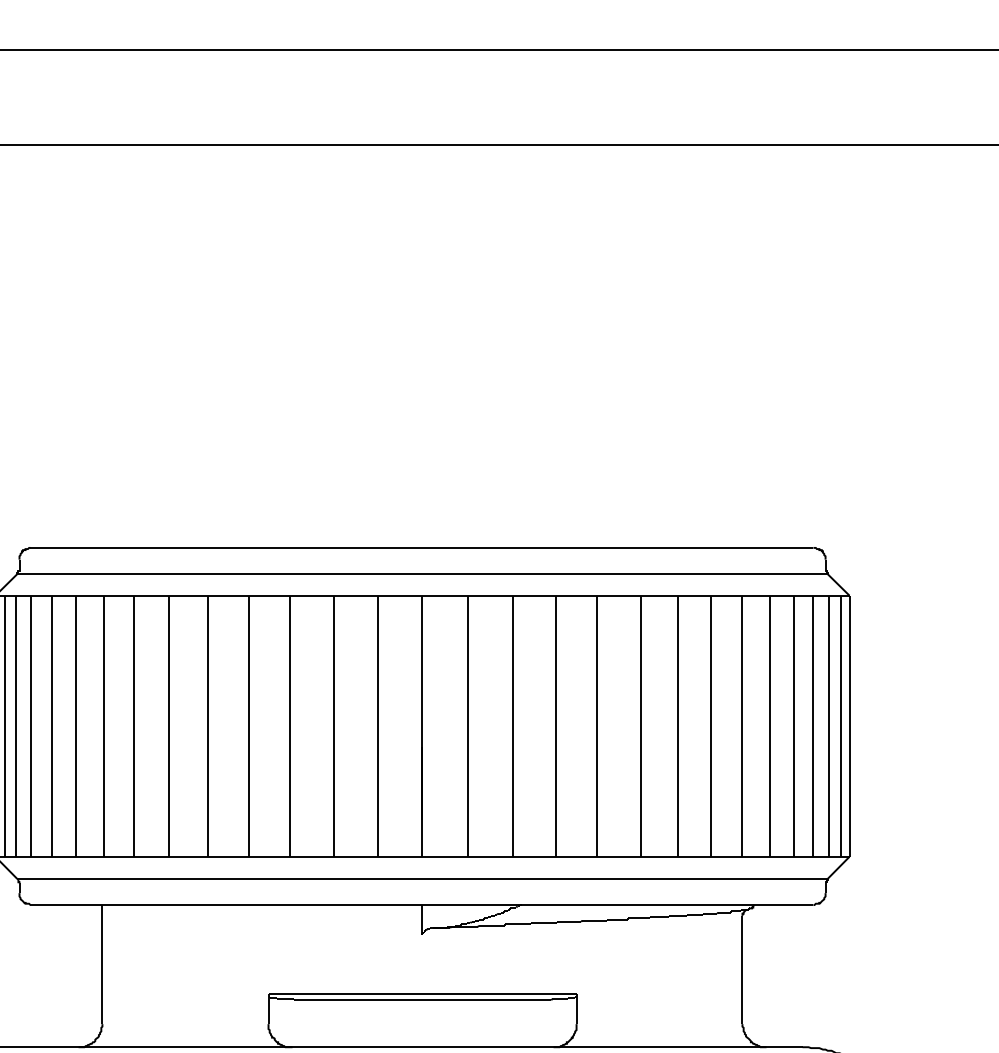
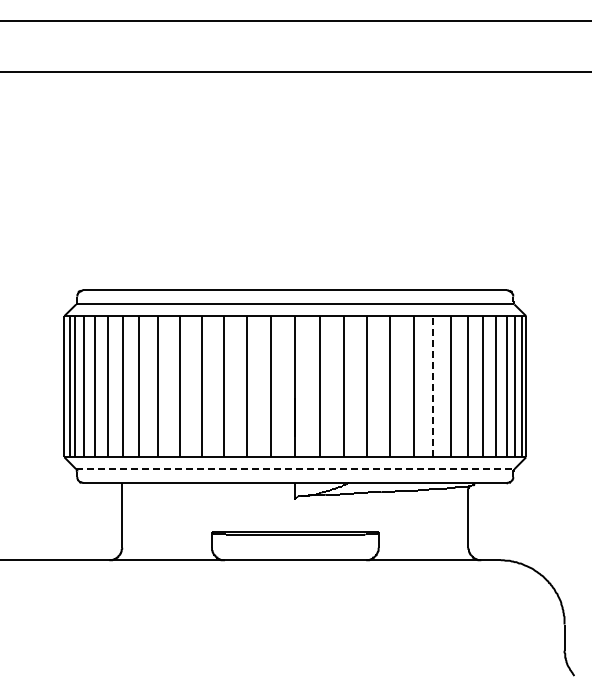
line: (678, 725) -> (433, 386), solid -> dashed
line: (422, 879) -> (295, 469), solid -> dashed

